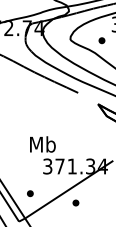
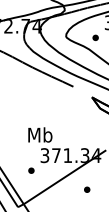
part: (30, 193) -> (31, 170), moved
part: (75, 202) -> (86, 189), moved

